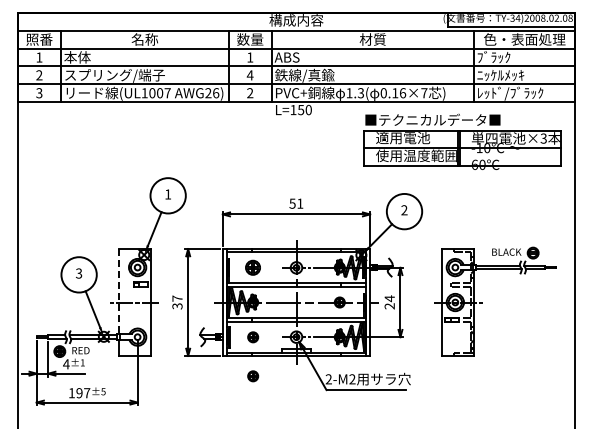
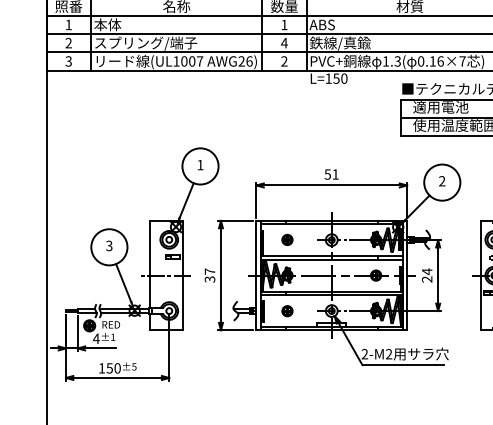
part: (253, 267) -> (287, 239), size x0.71
line: (118, 291) -> (149, 264), dashed -> solid
part: (253, 376) -> (287, 351), removed
text: (83, 393) -> (113, 368), 197 -> 150

